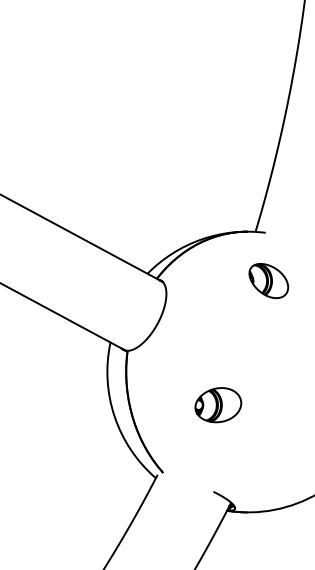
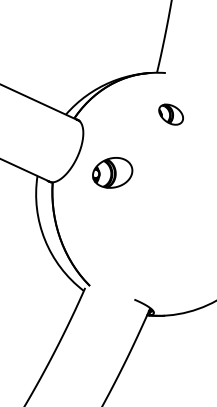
part: (268, 281) -> (170, 114), size x0.7
part: (218, 405) -> (112, 173), moved

